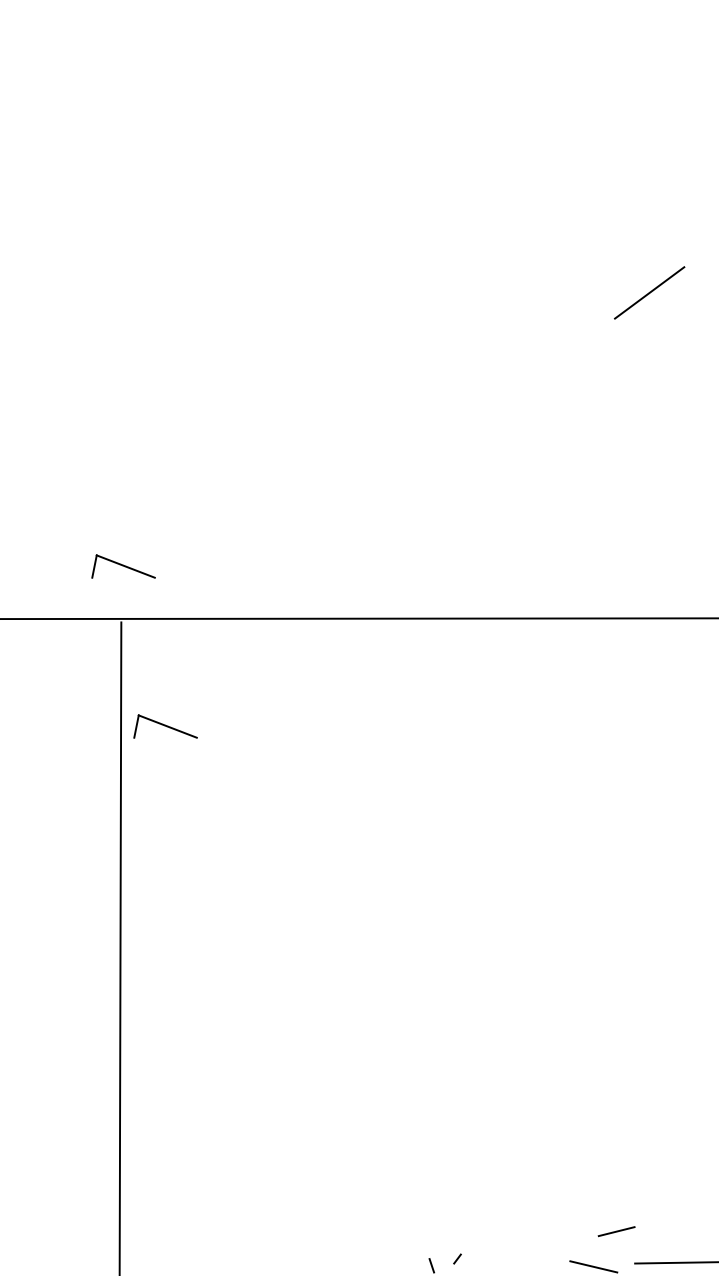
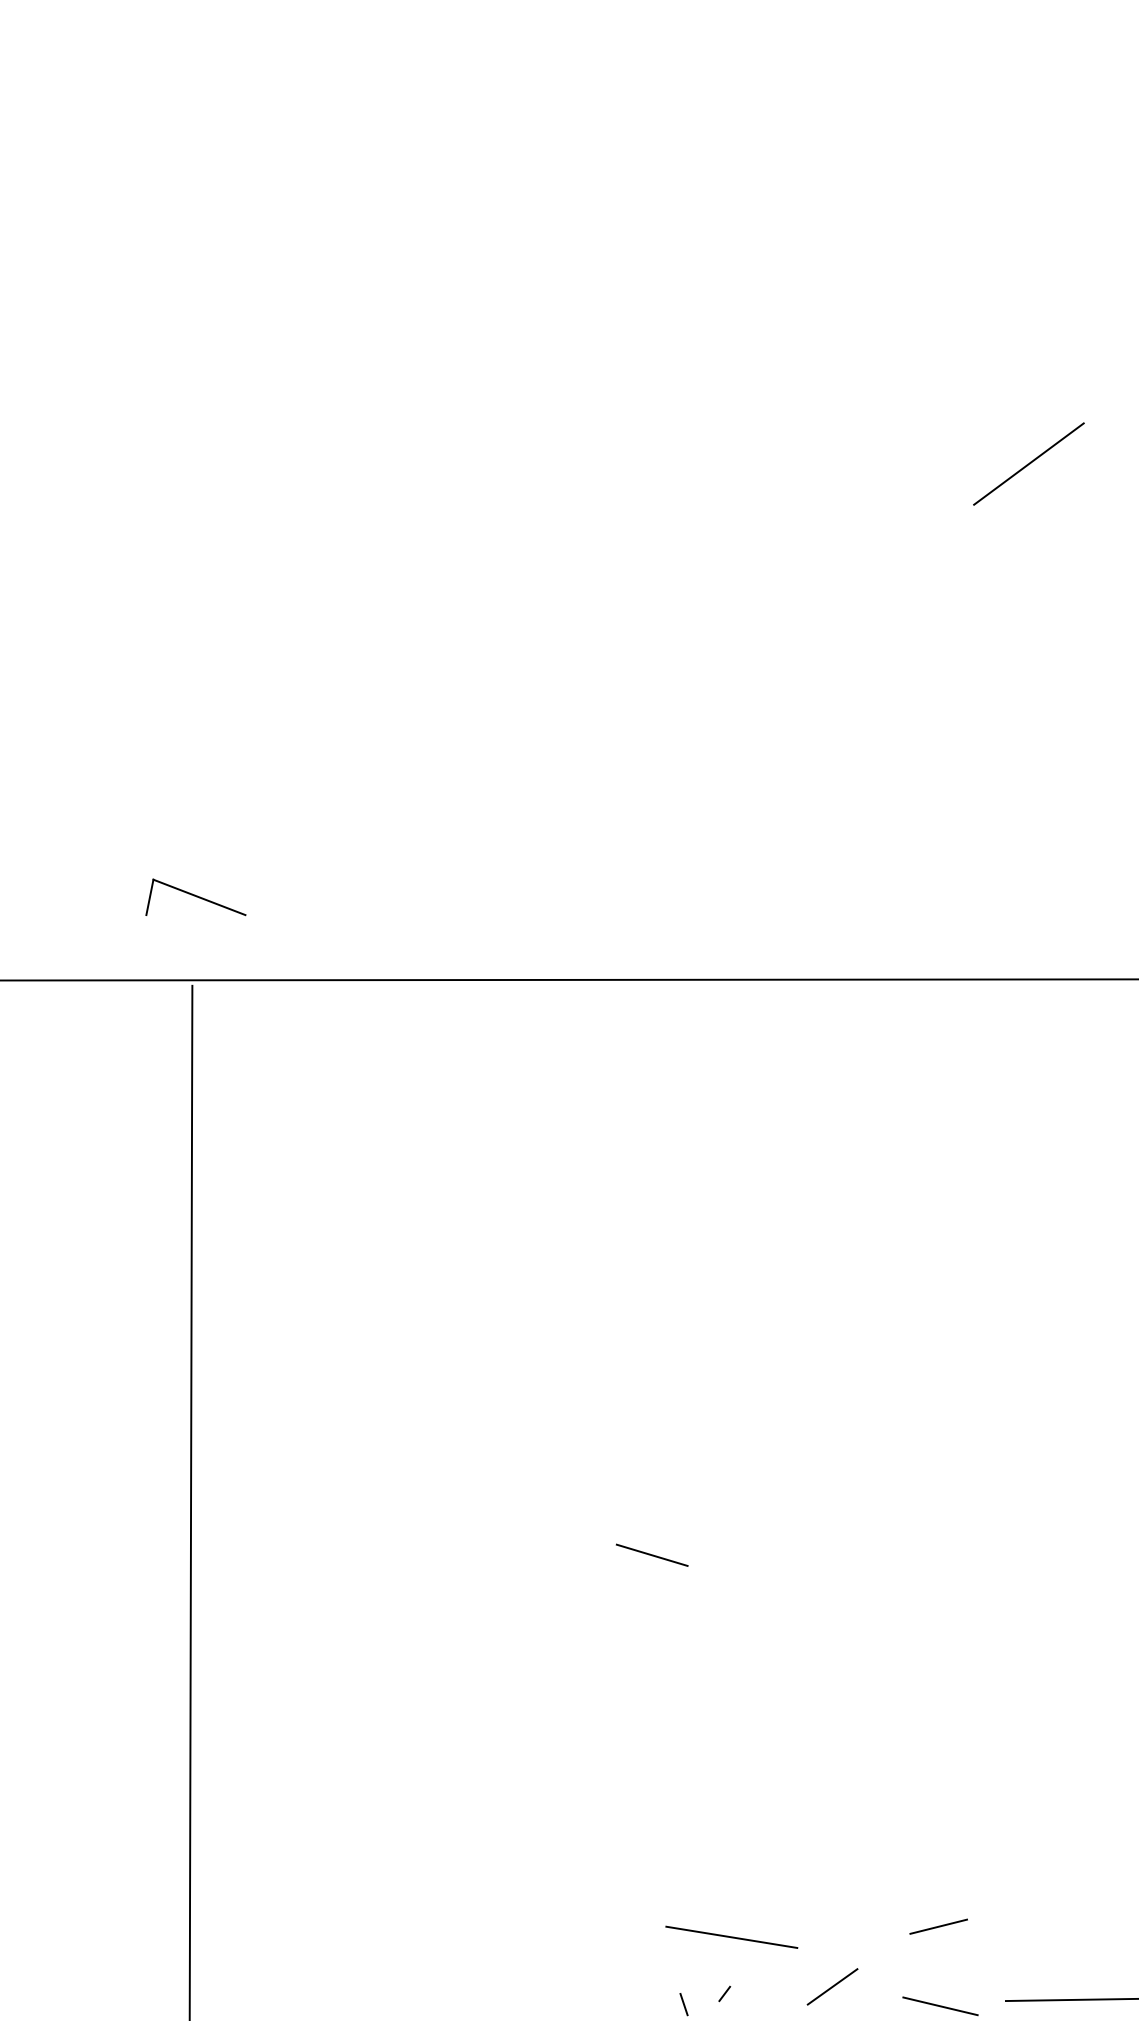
part: (165, 726) -> (262, 1150), removed
line: (411, 981) -> (651, 1554), added
line: (461, 1223) -> (731, 1937), added
line: (616, 1231) -> (938, 1926), moved
line: (525, 1254) -> (832, 1986), added

